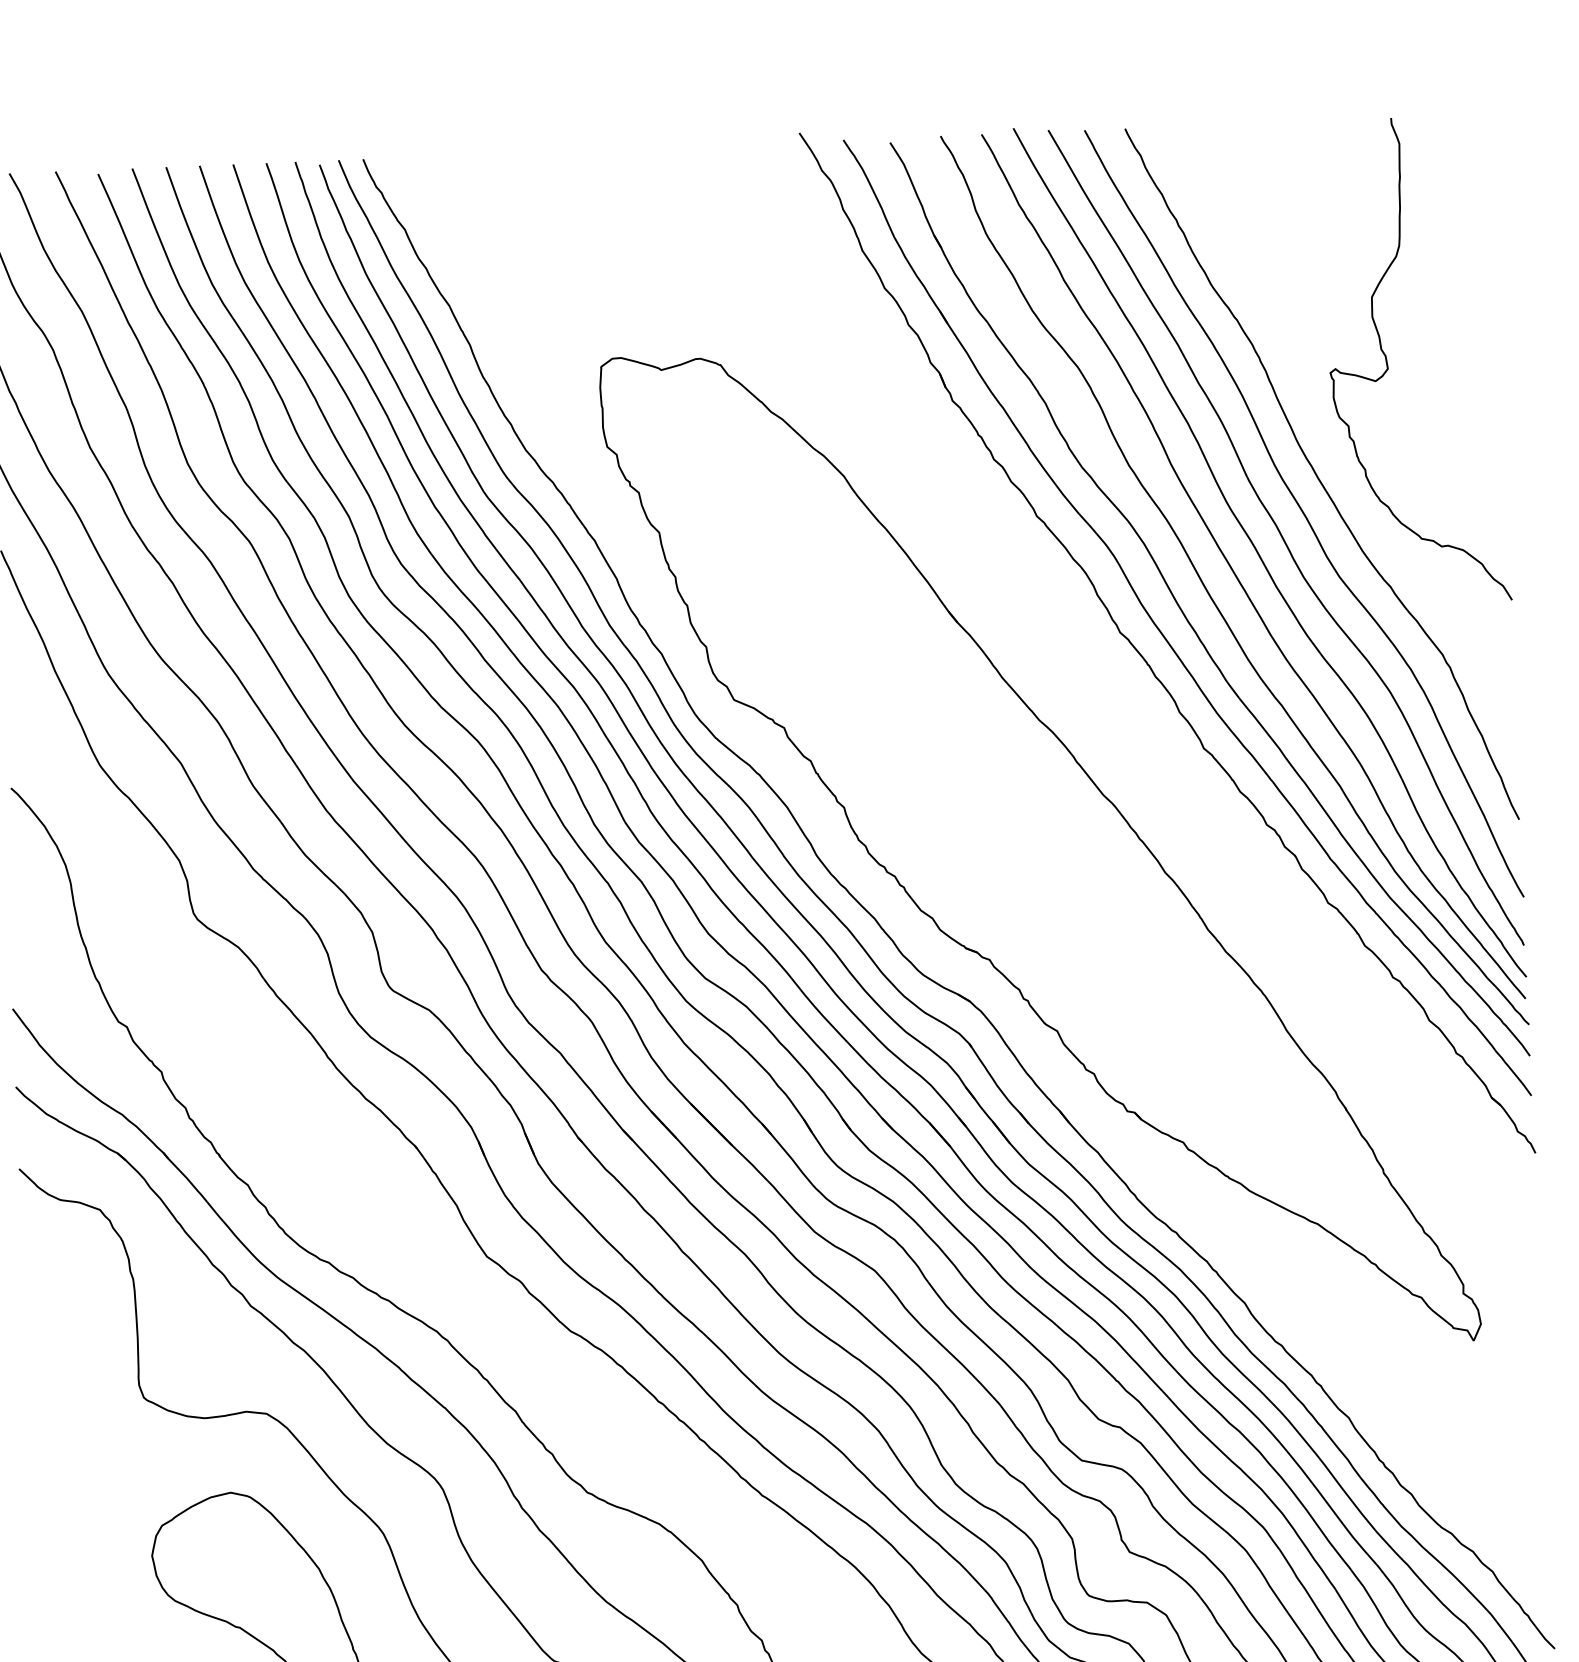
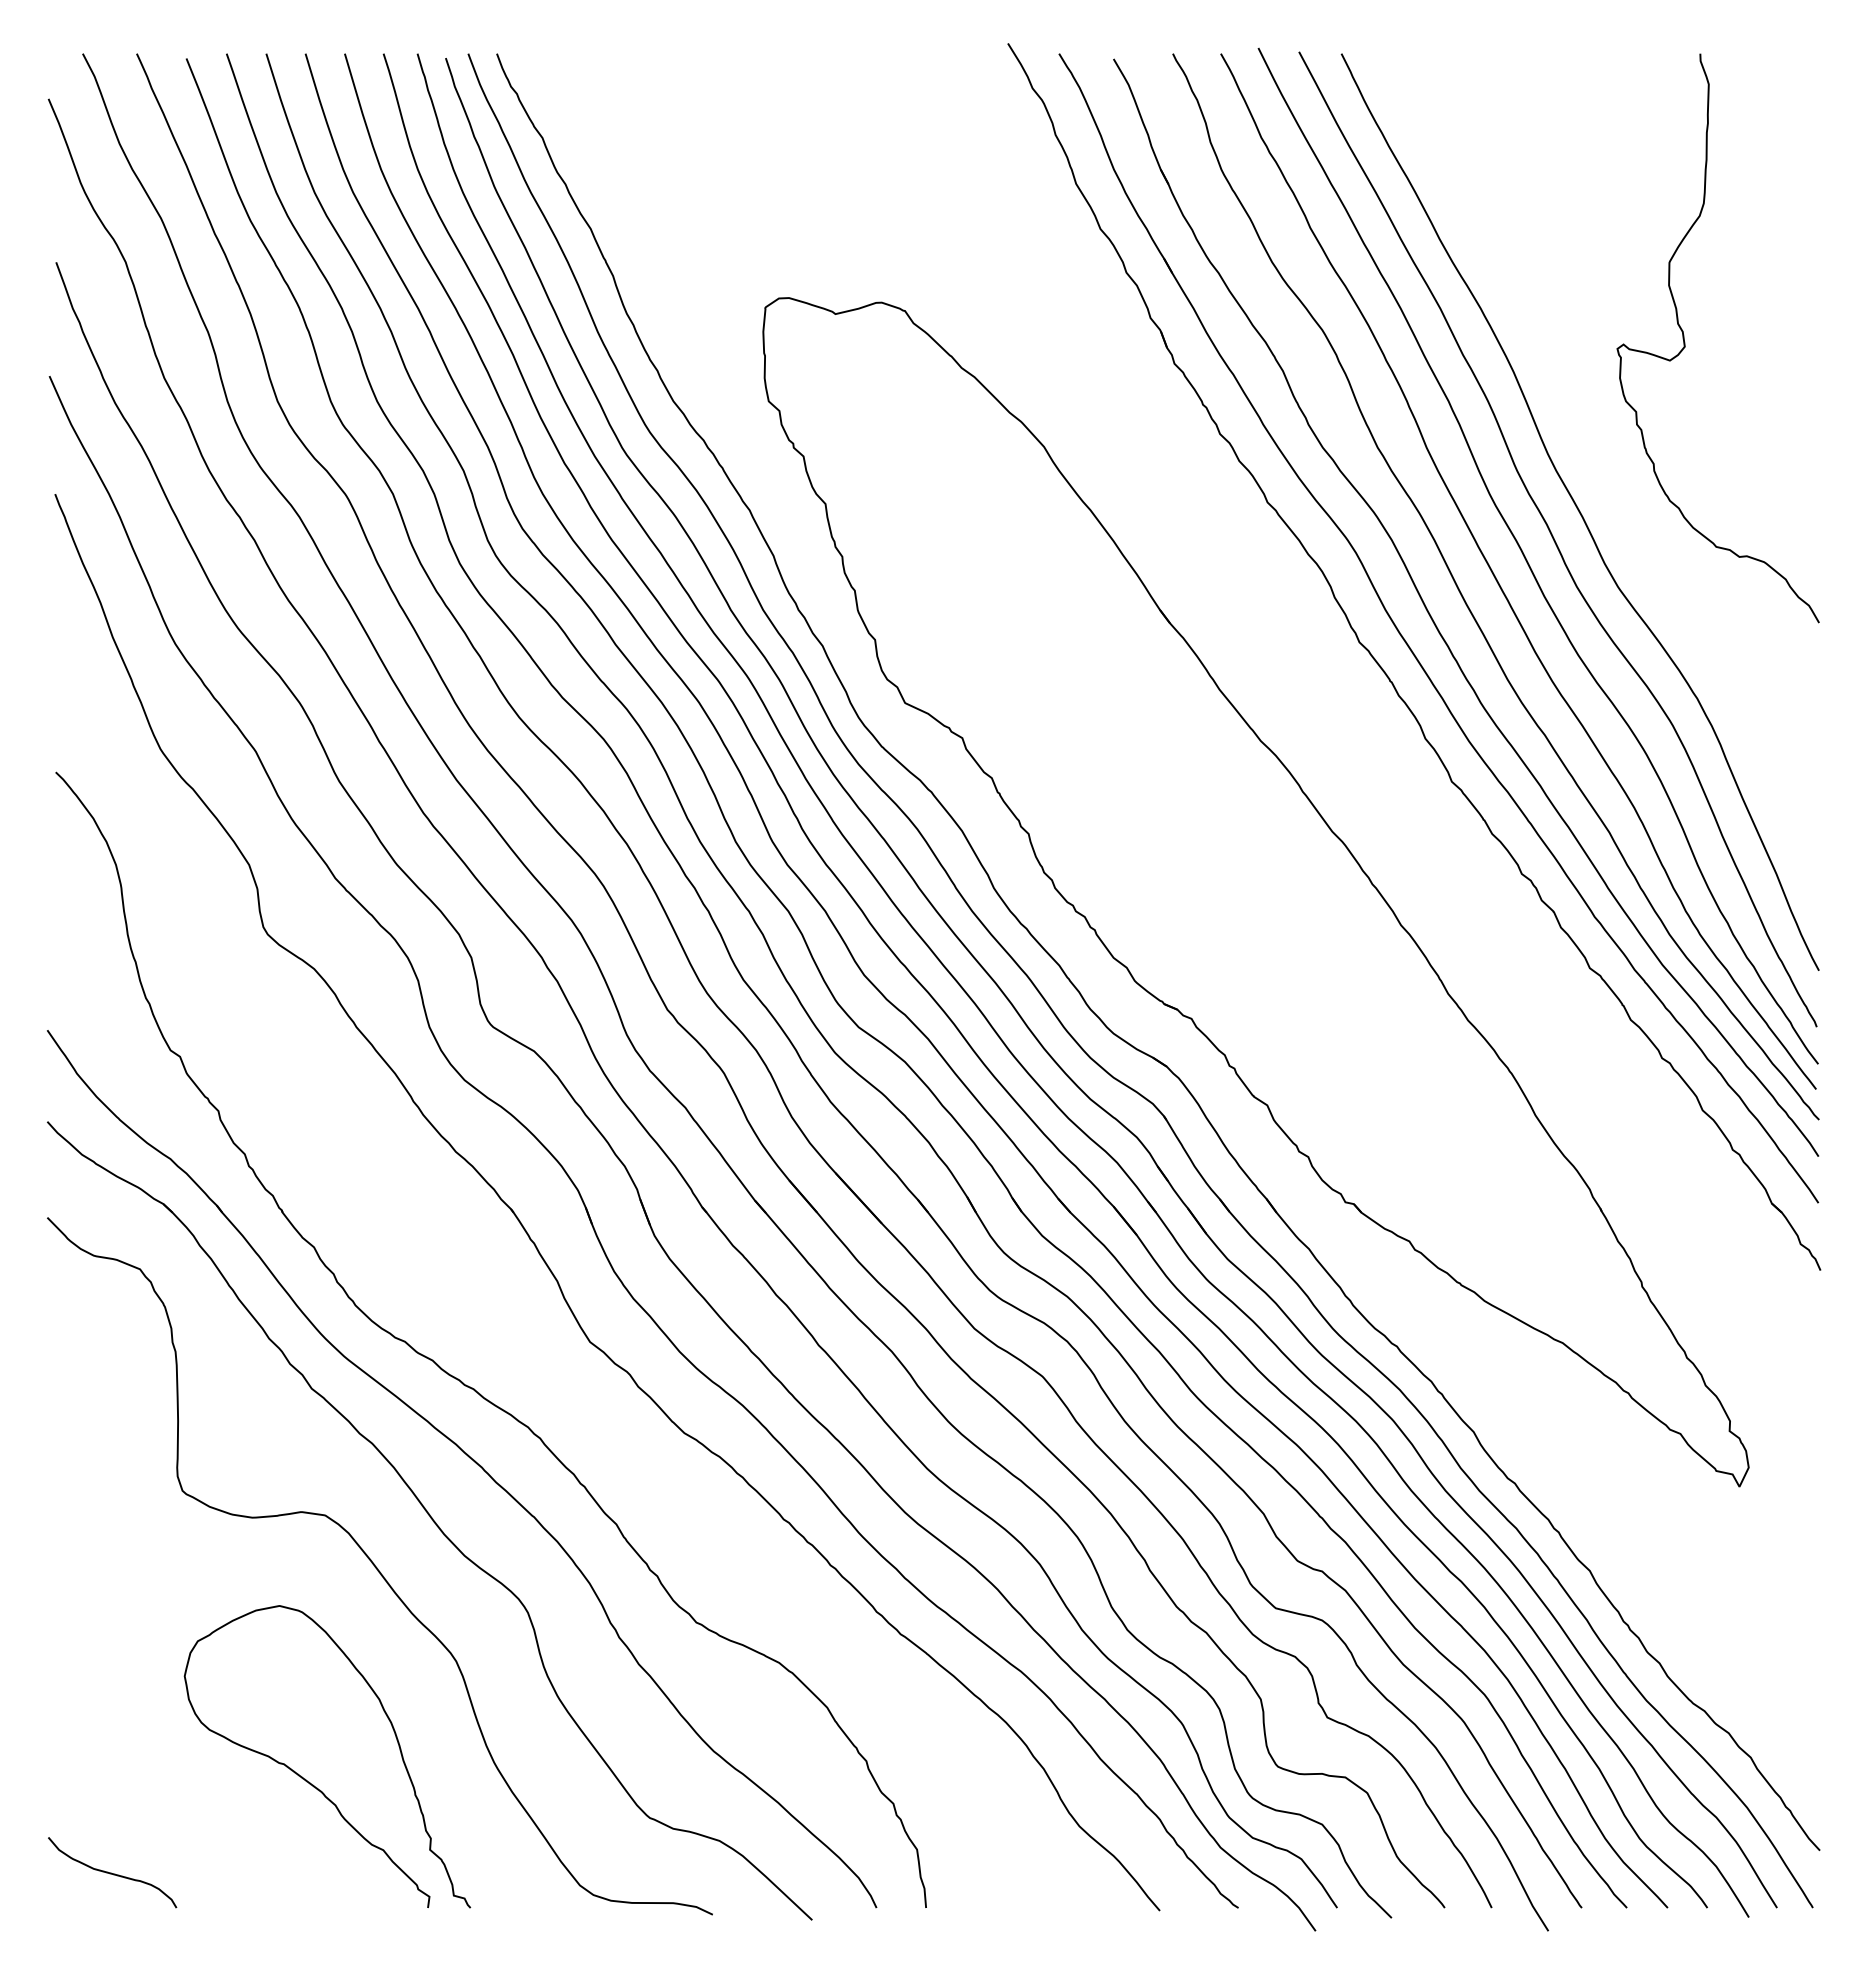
curve: (1318, 476) -> (1598, 469), removed

